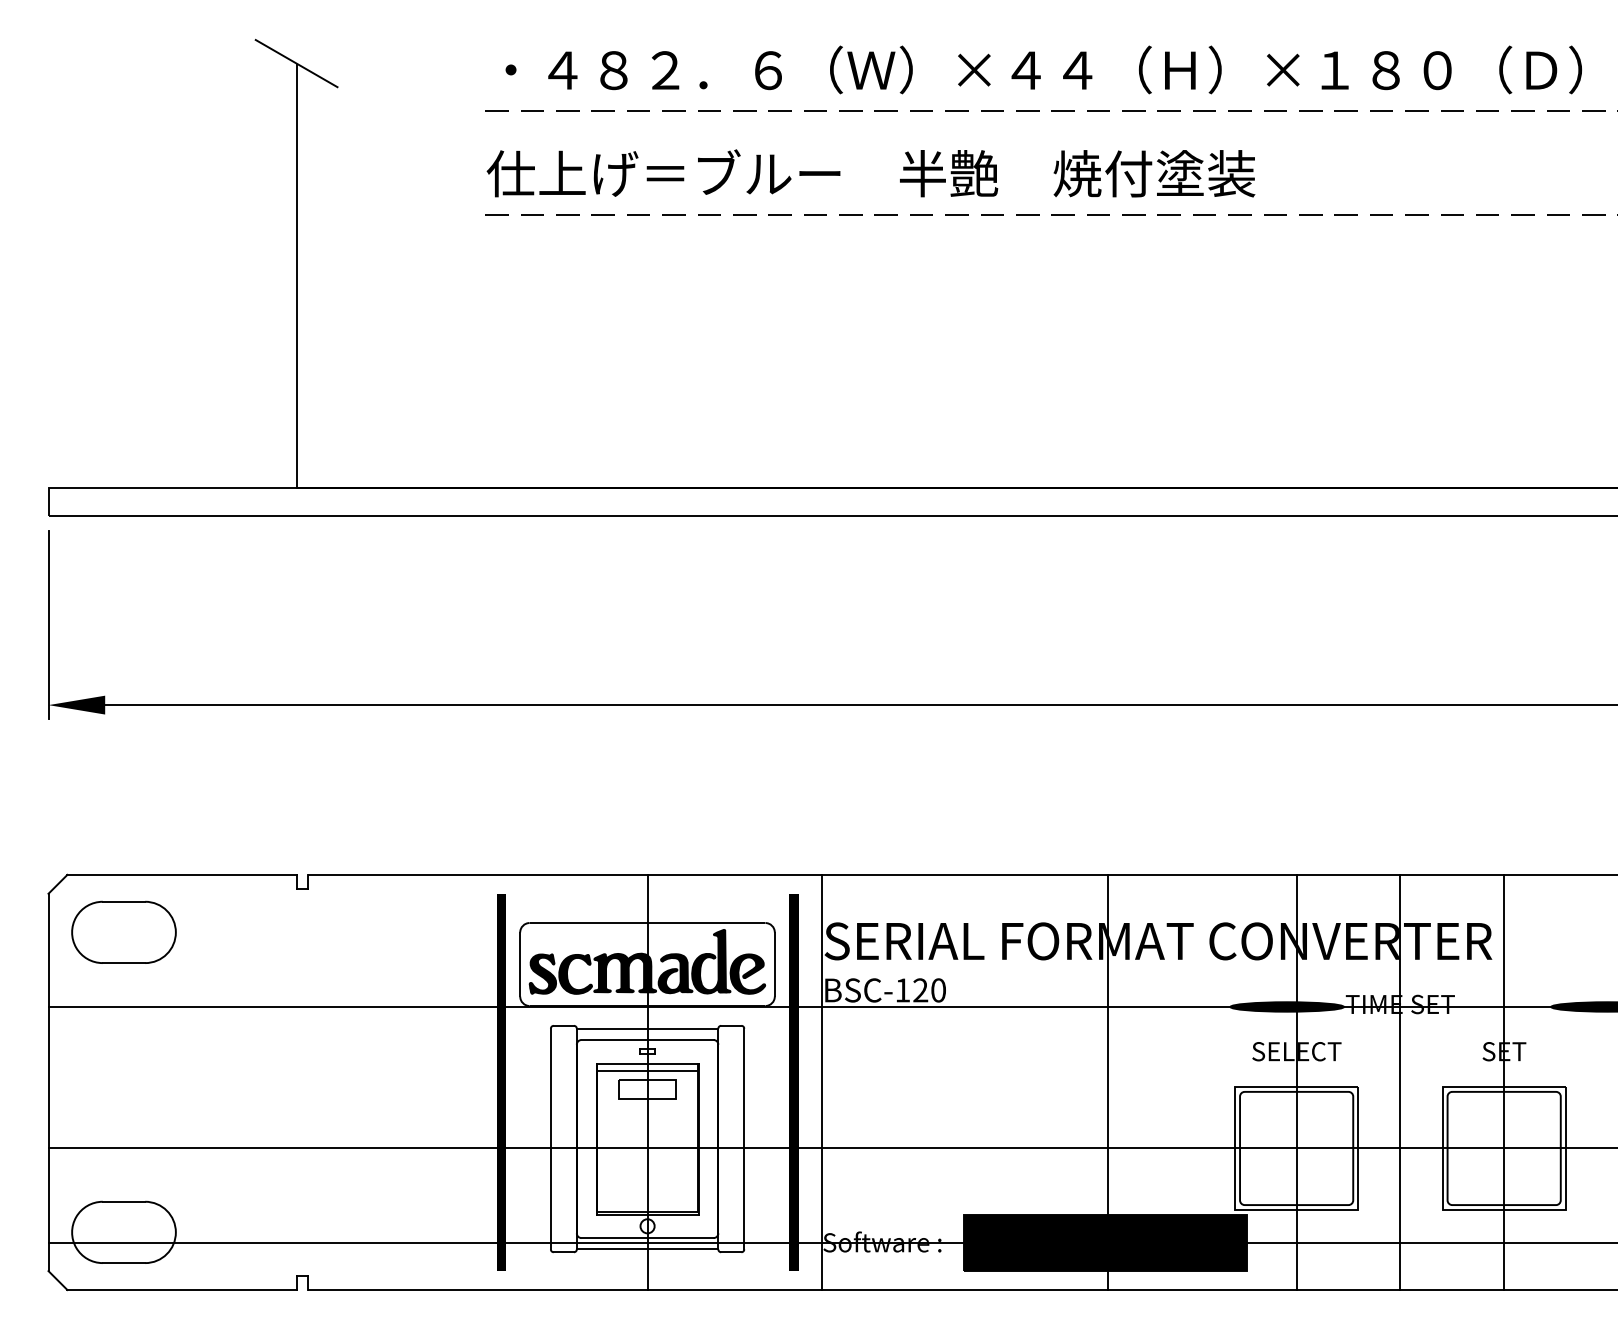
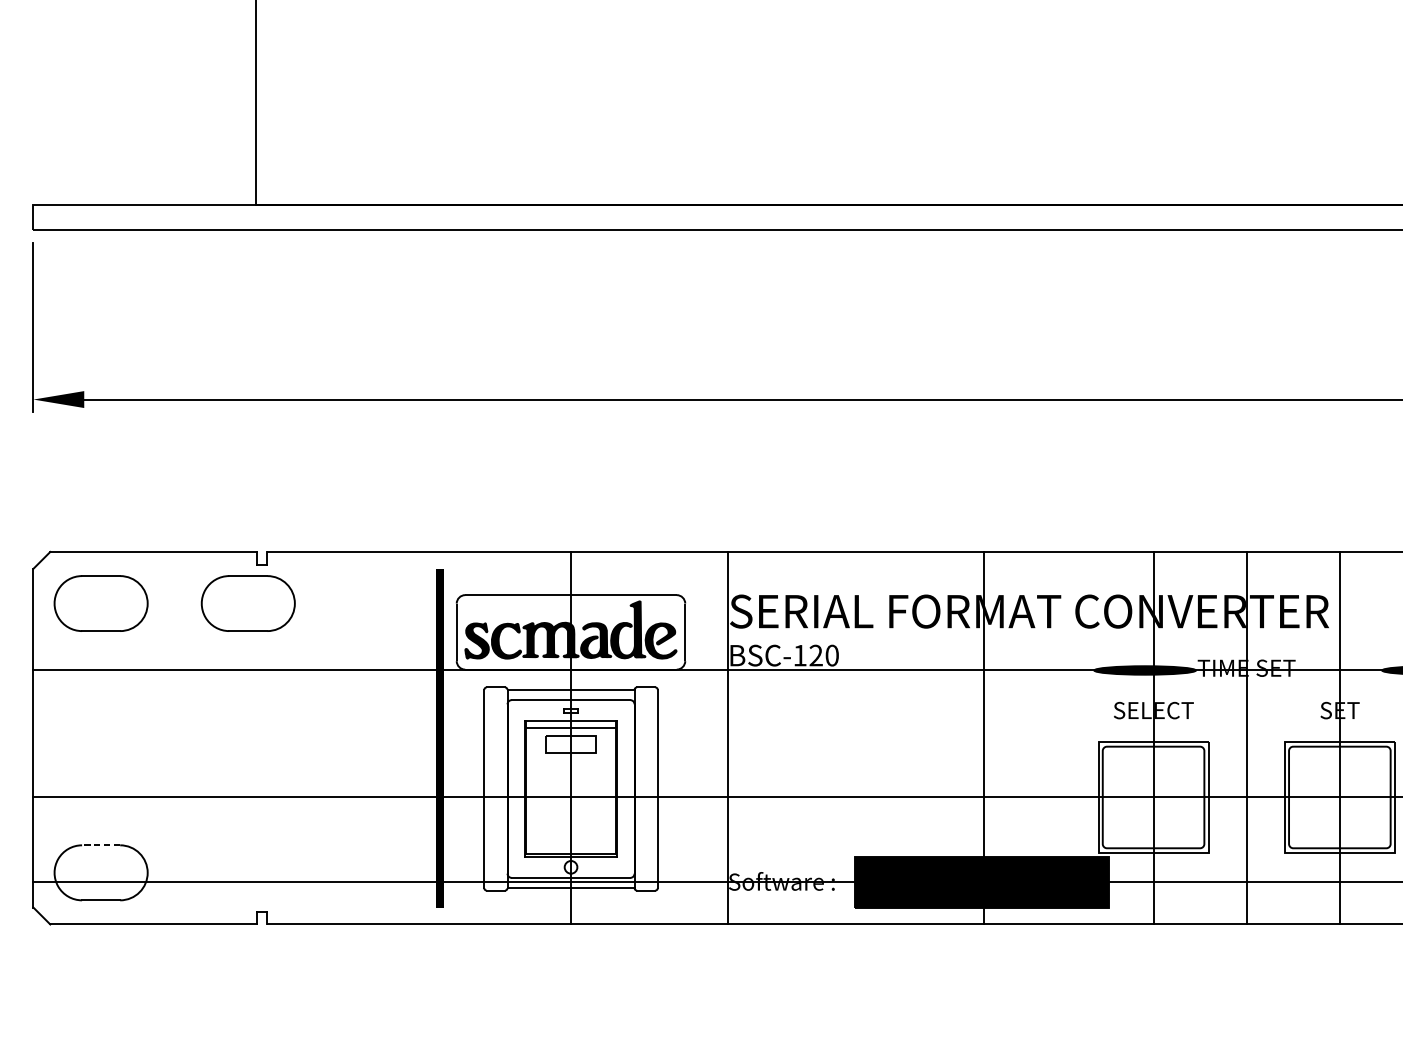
part: (287, 931) -> (247, 602), added
fill: (793, 1082) -> (702, 738), removed
line: (123, 1201) -> (100, 845), solid -> dashed

